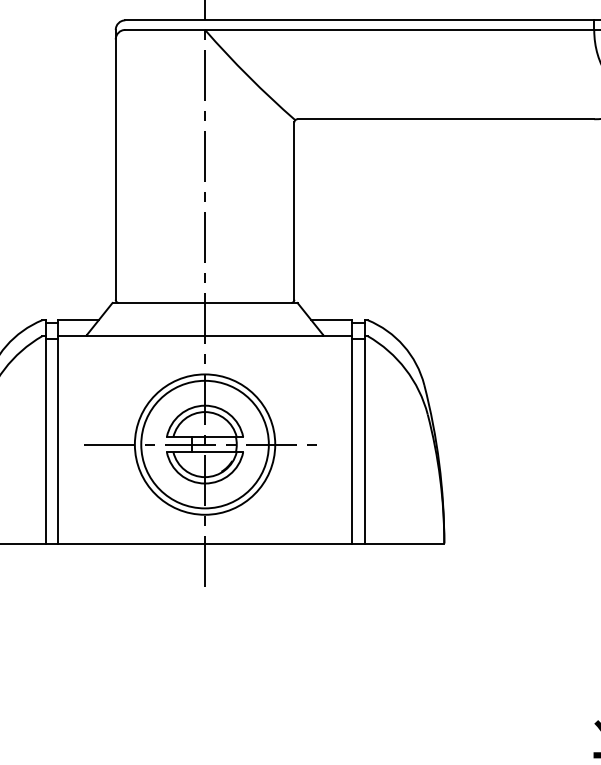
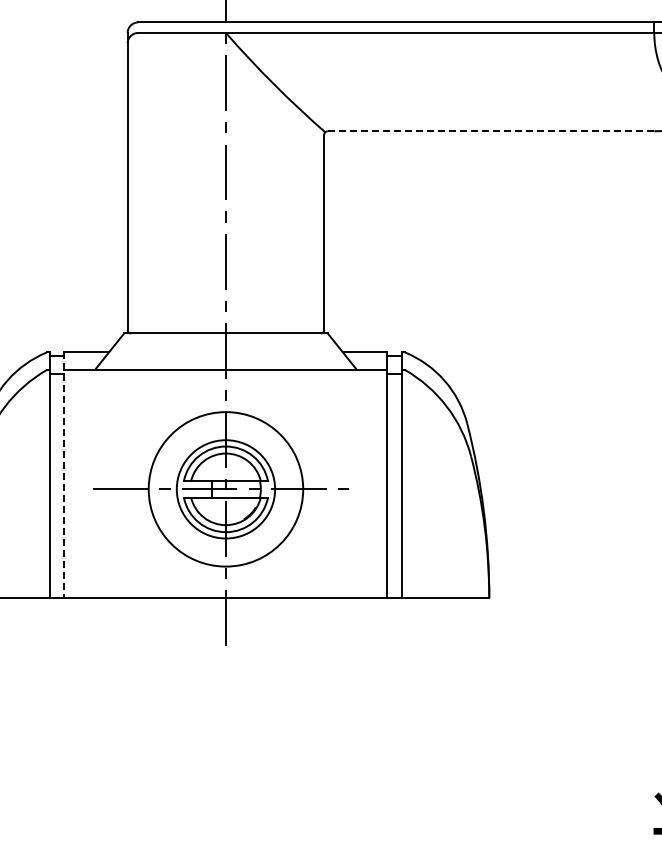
line: (446, 119) -> (491, 131), solid -> dashed
line: (58, 432) -> (64, 475), solid -> dashed
circle: (204, 444) -> (225, 489), size x0.7

